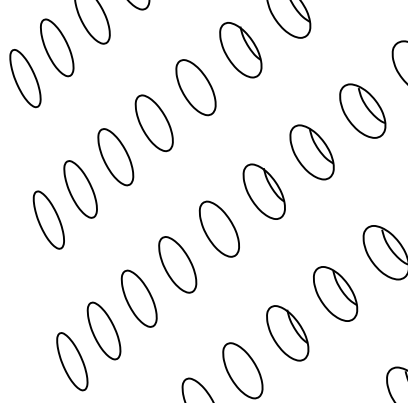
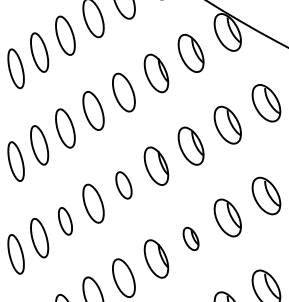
part: (218, 229) -> (123, 185), size x0.7
part: (334, 293) -> (190, 238), size x0.6
part: (139, 299) -> (65, 221), size x0.7

